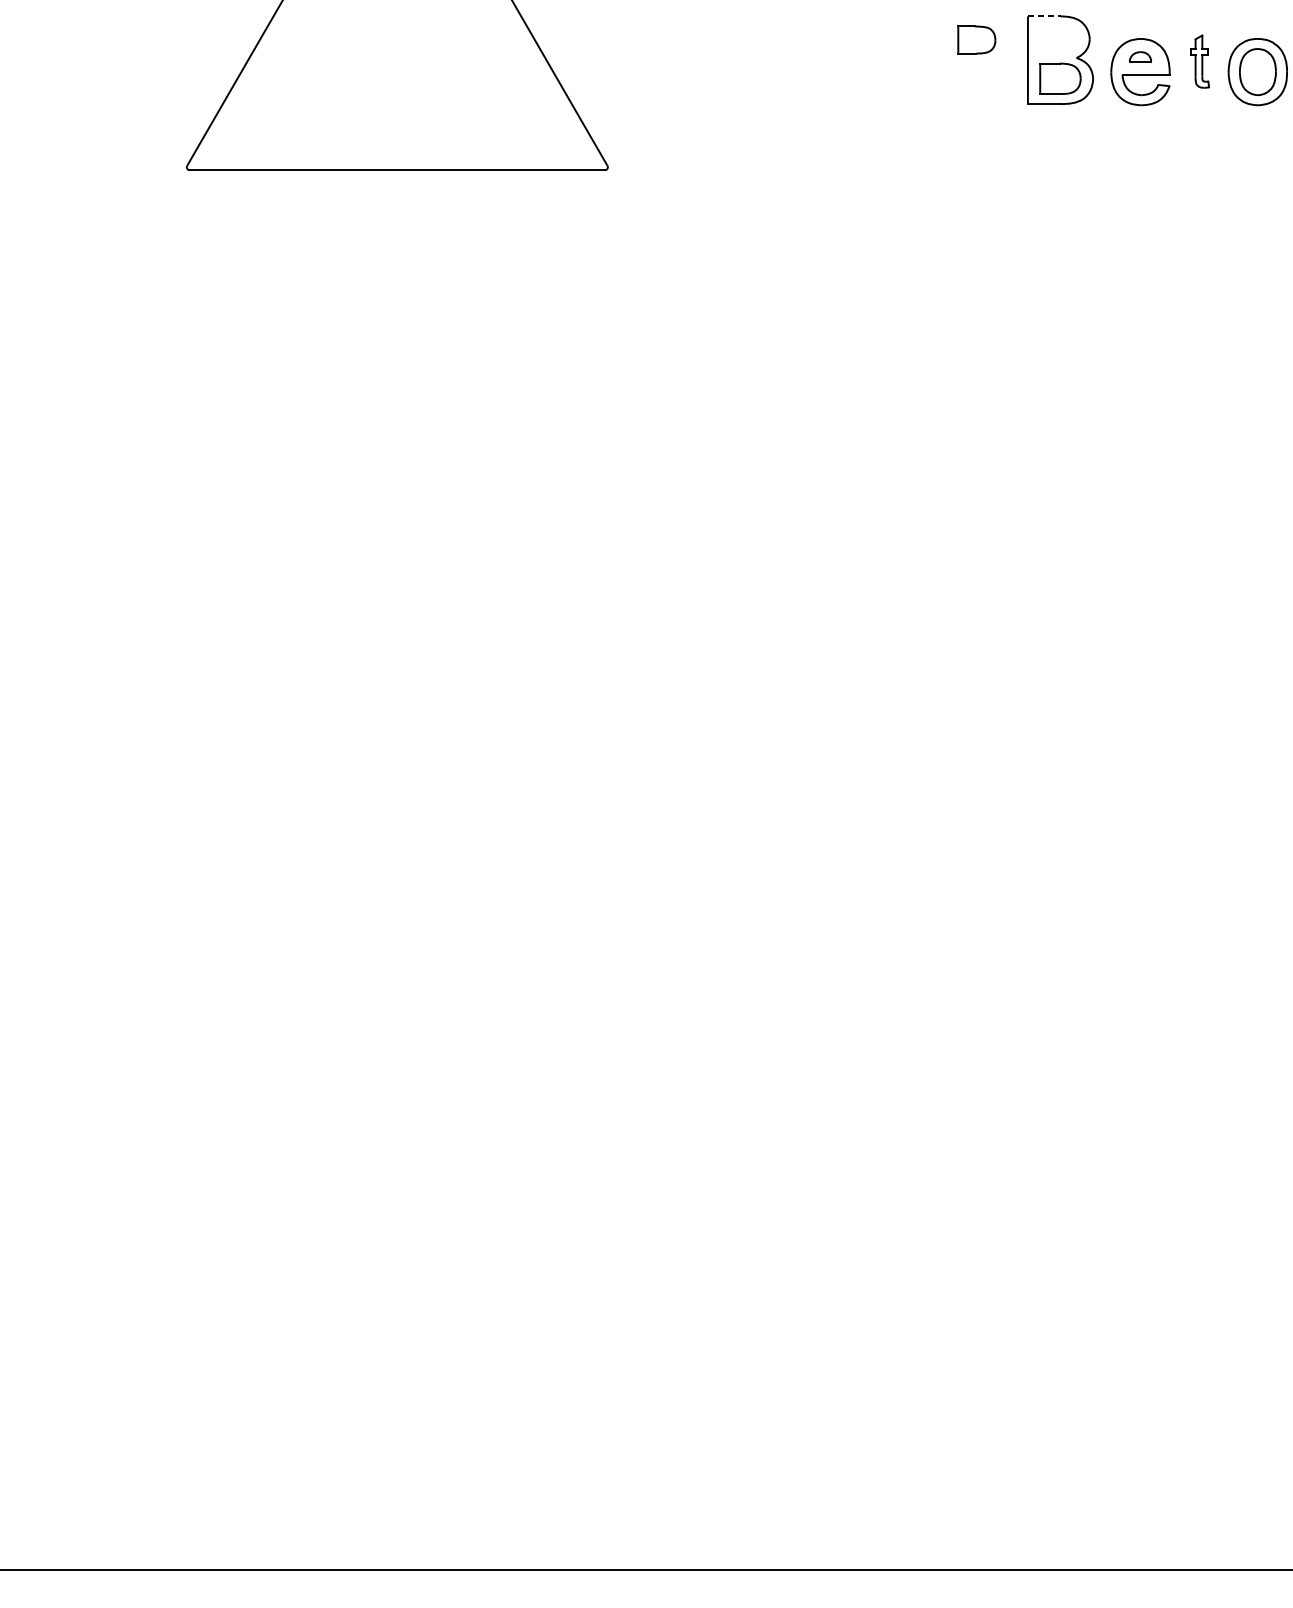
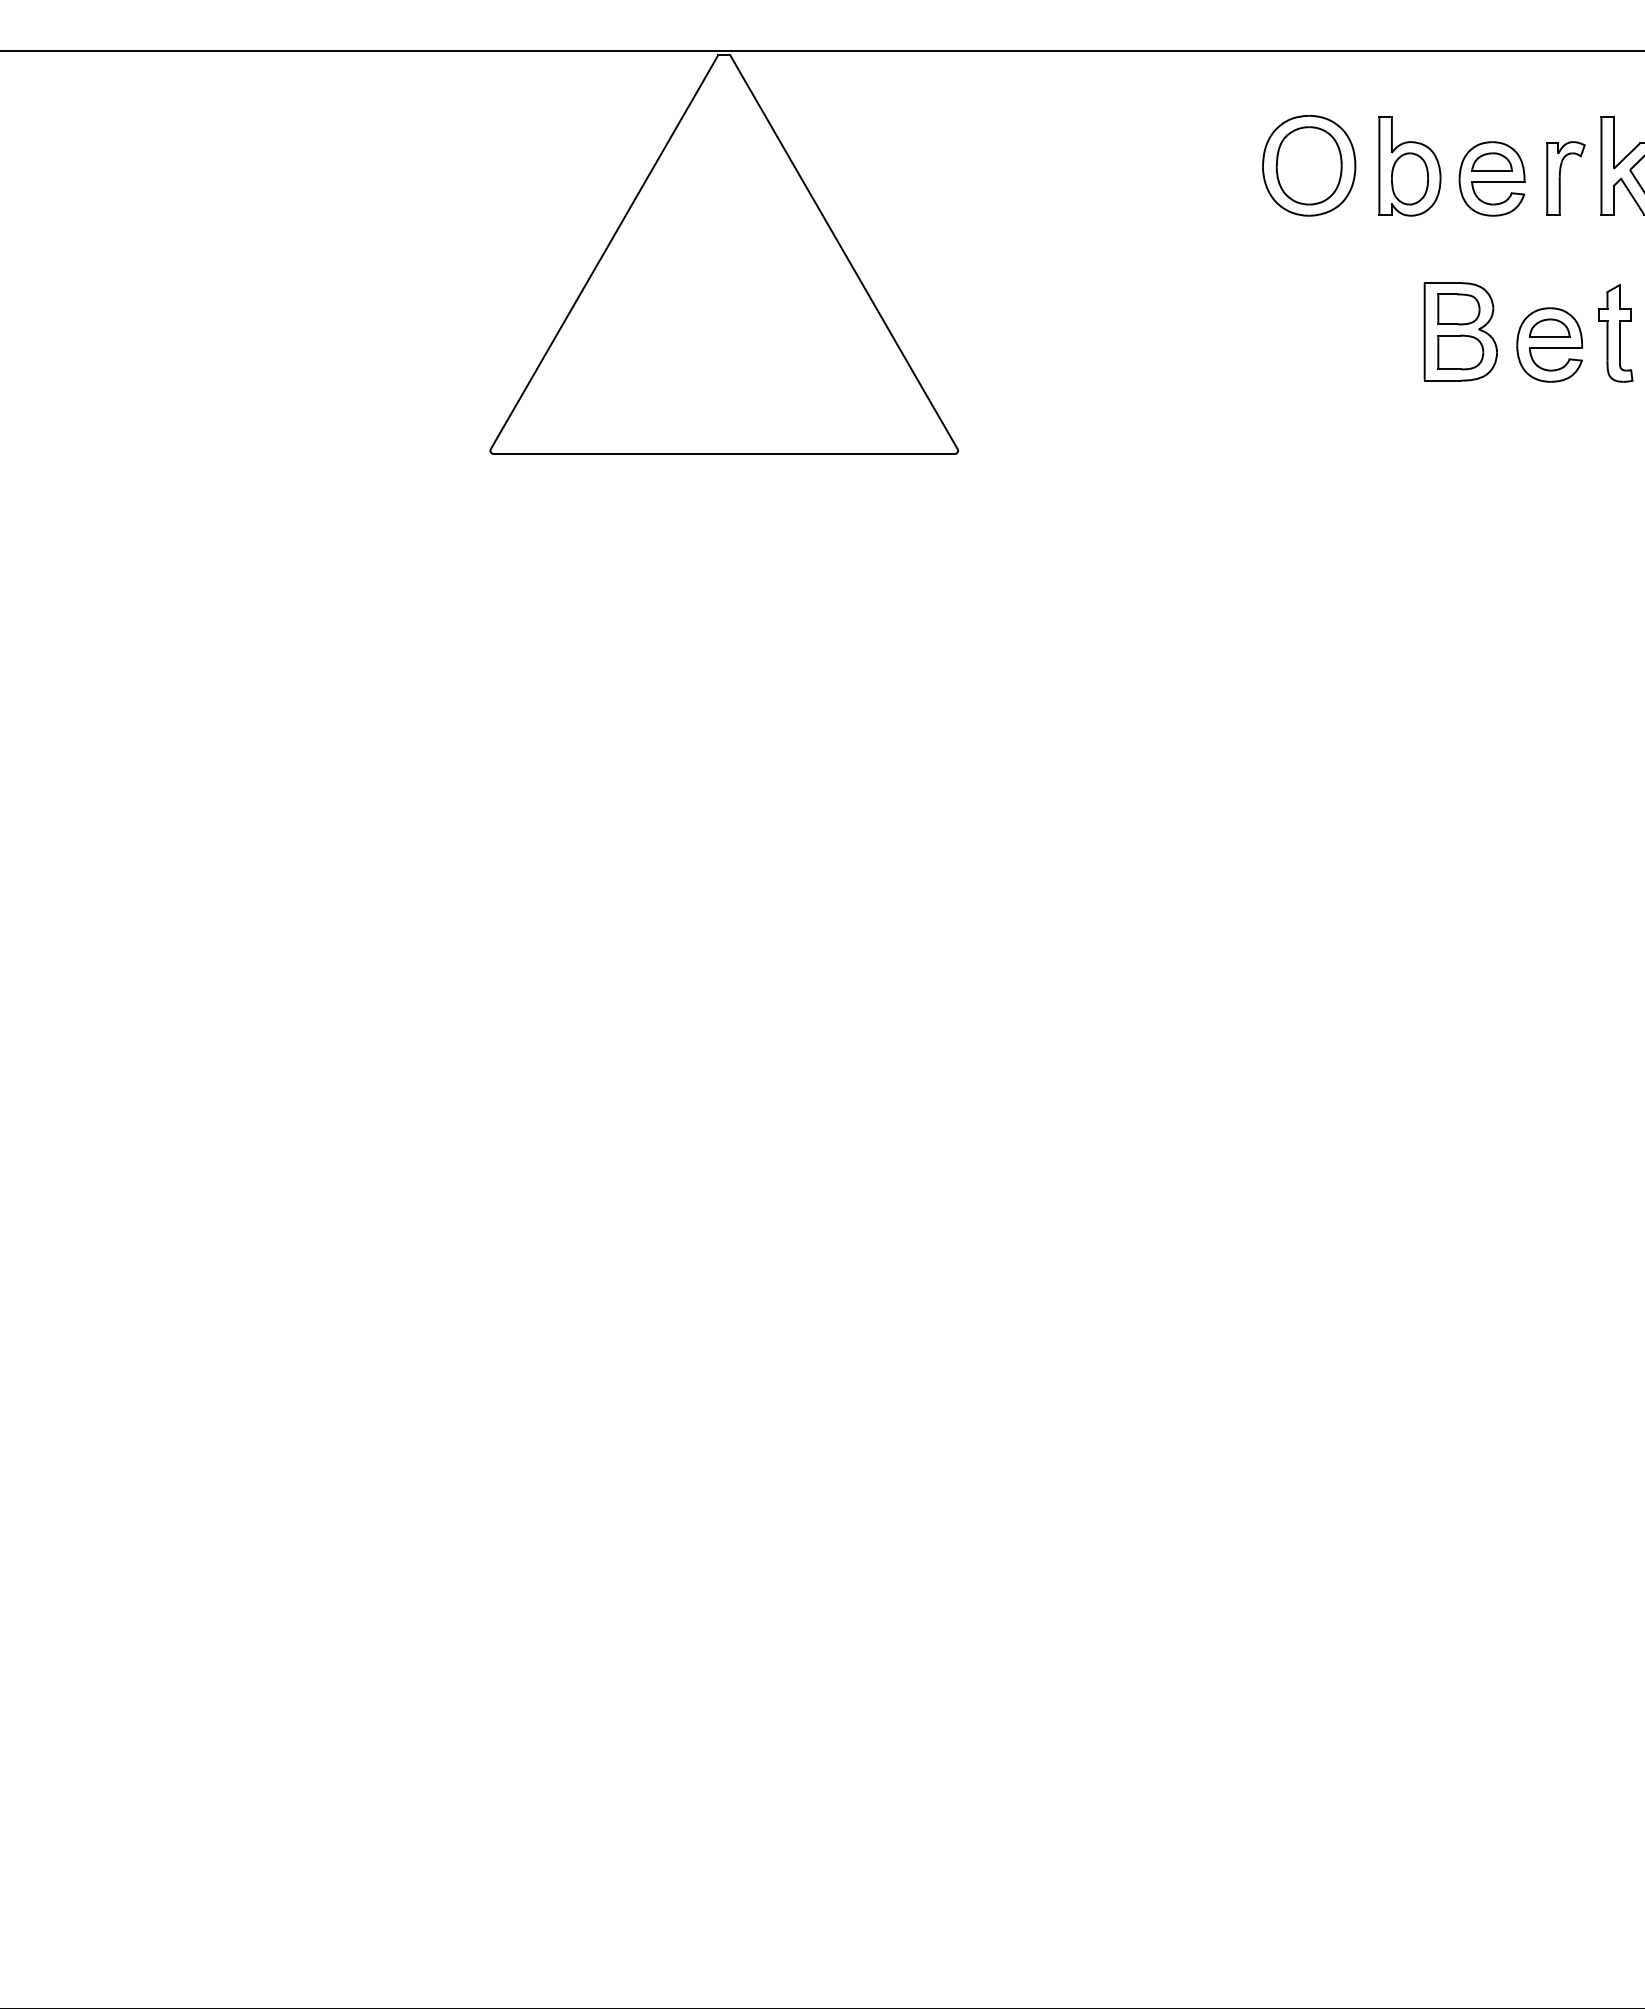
line: (1044, 16) -> (1443, 283), dashed -> solid
part: (976, 40) -> (1458, 309), moved
part: (1140, 56) -> (1549, 327), size x1.67
part: (1199, 61) -> (1615, 333), size x1.67

